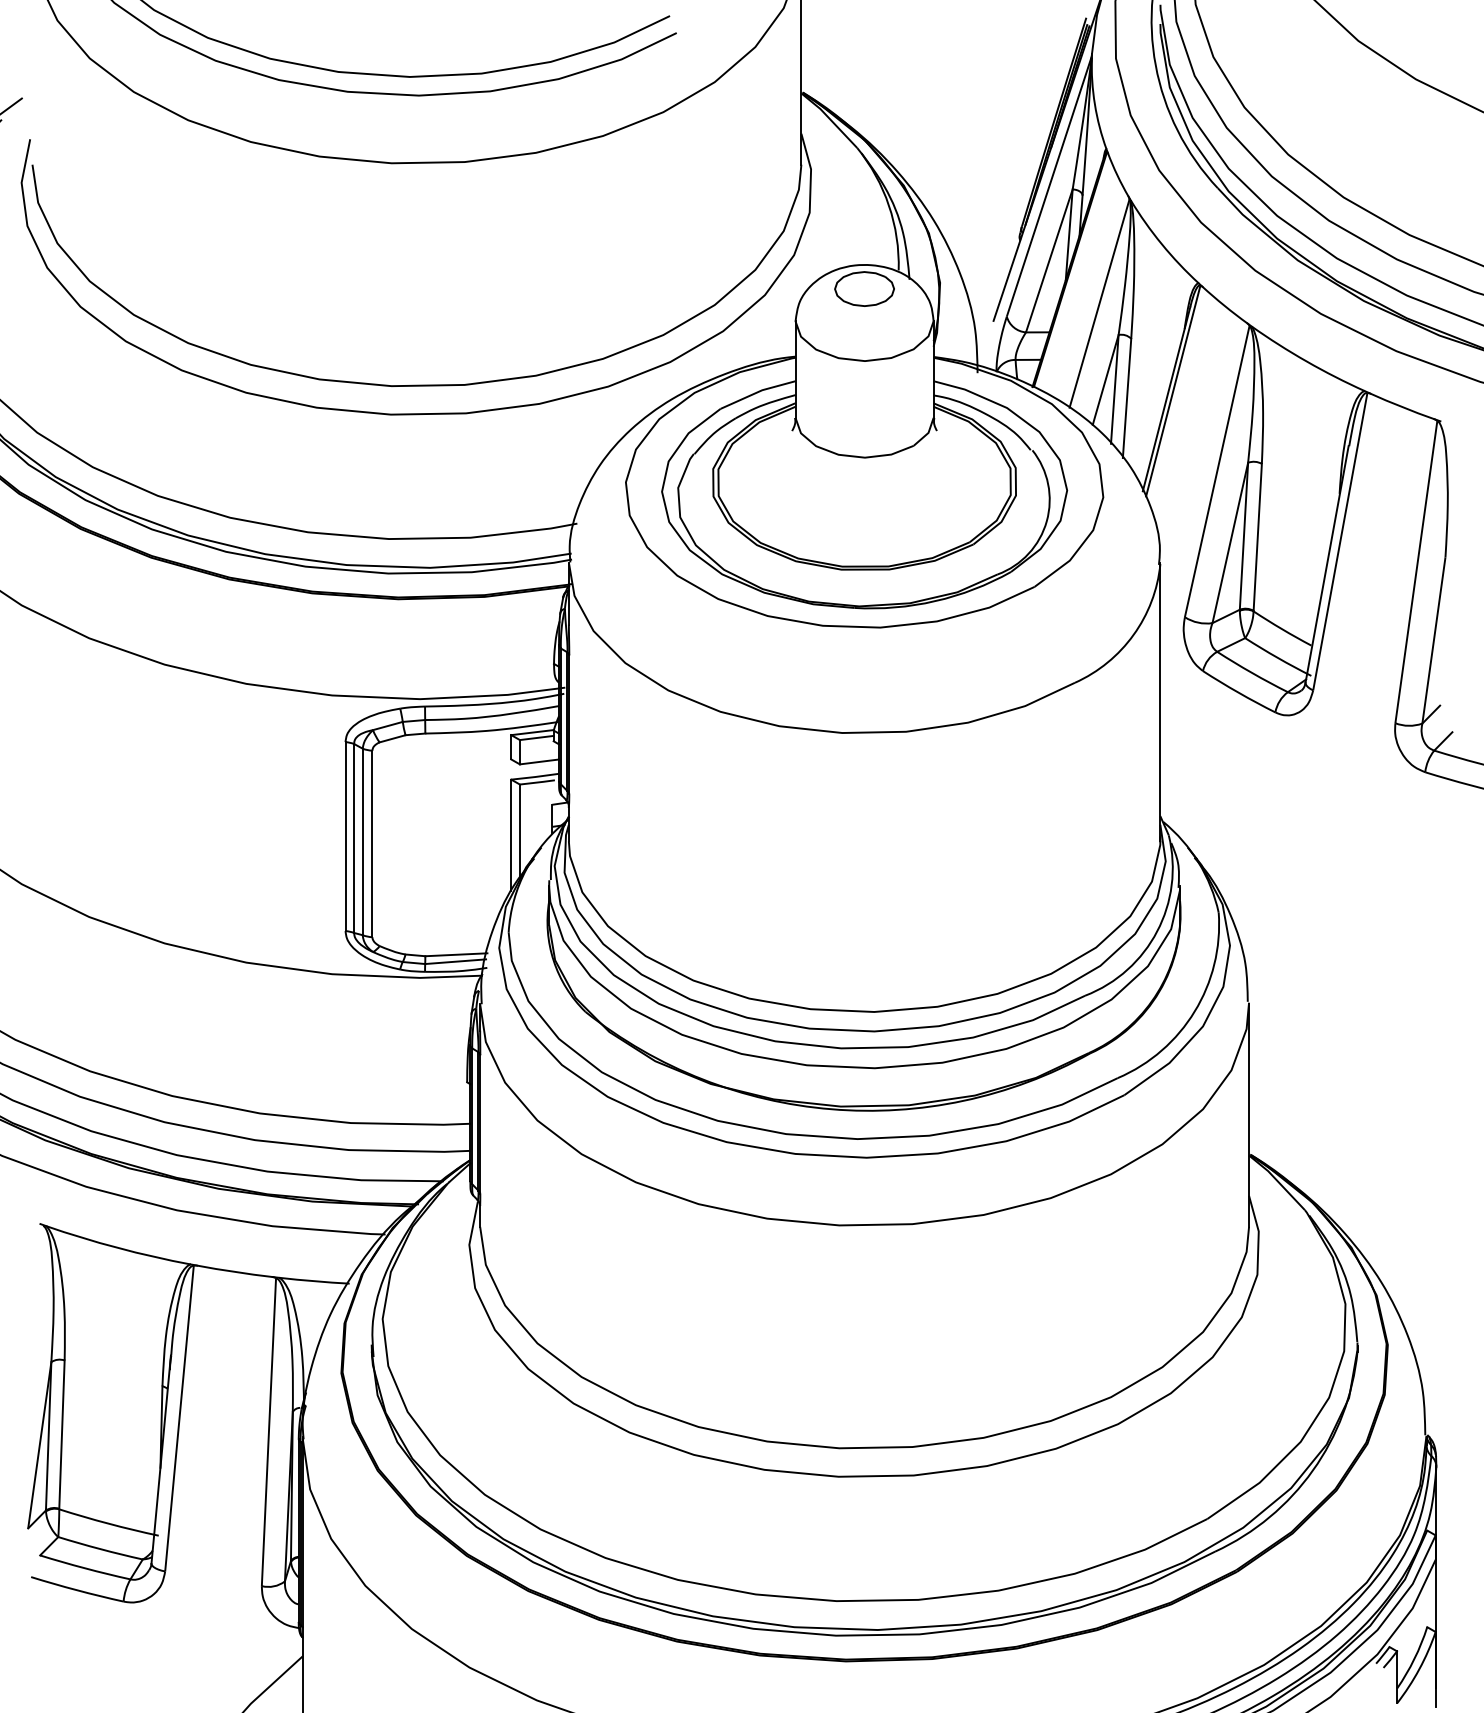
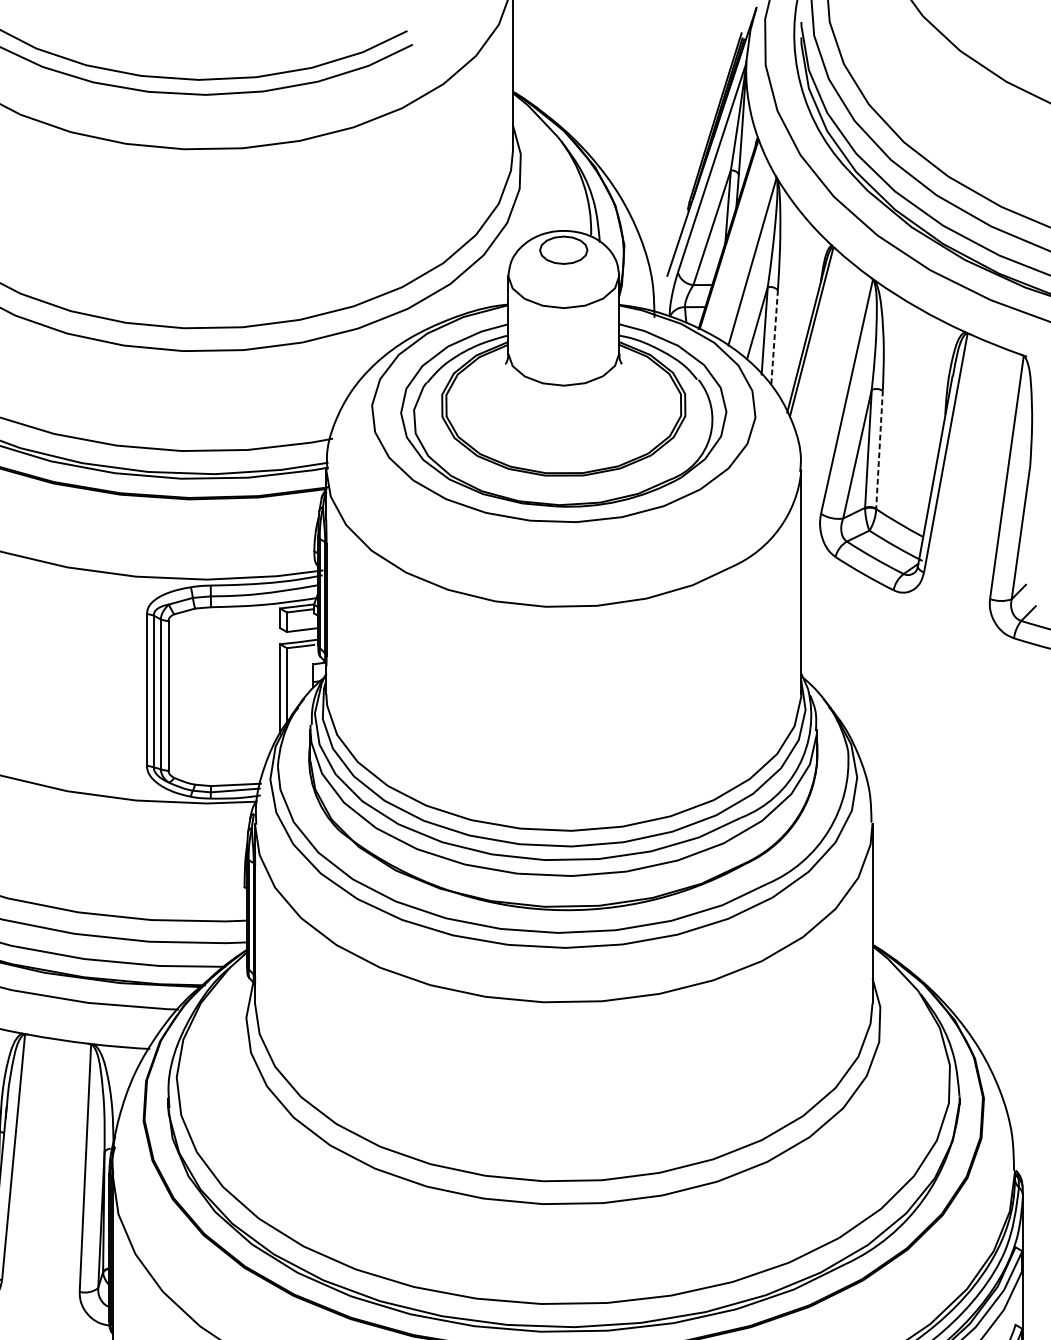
line: (1127, 398) -> (774, 338), solid -> dashed
line: (1257, 537) -> (879, 449), solid -> dashed

